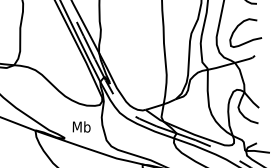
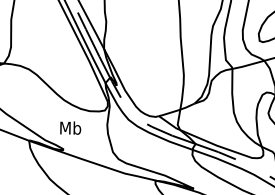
text: (81, 126) -> (70, 127), moved

